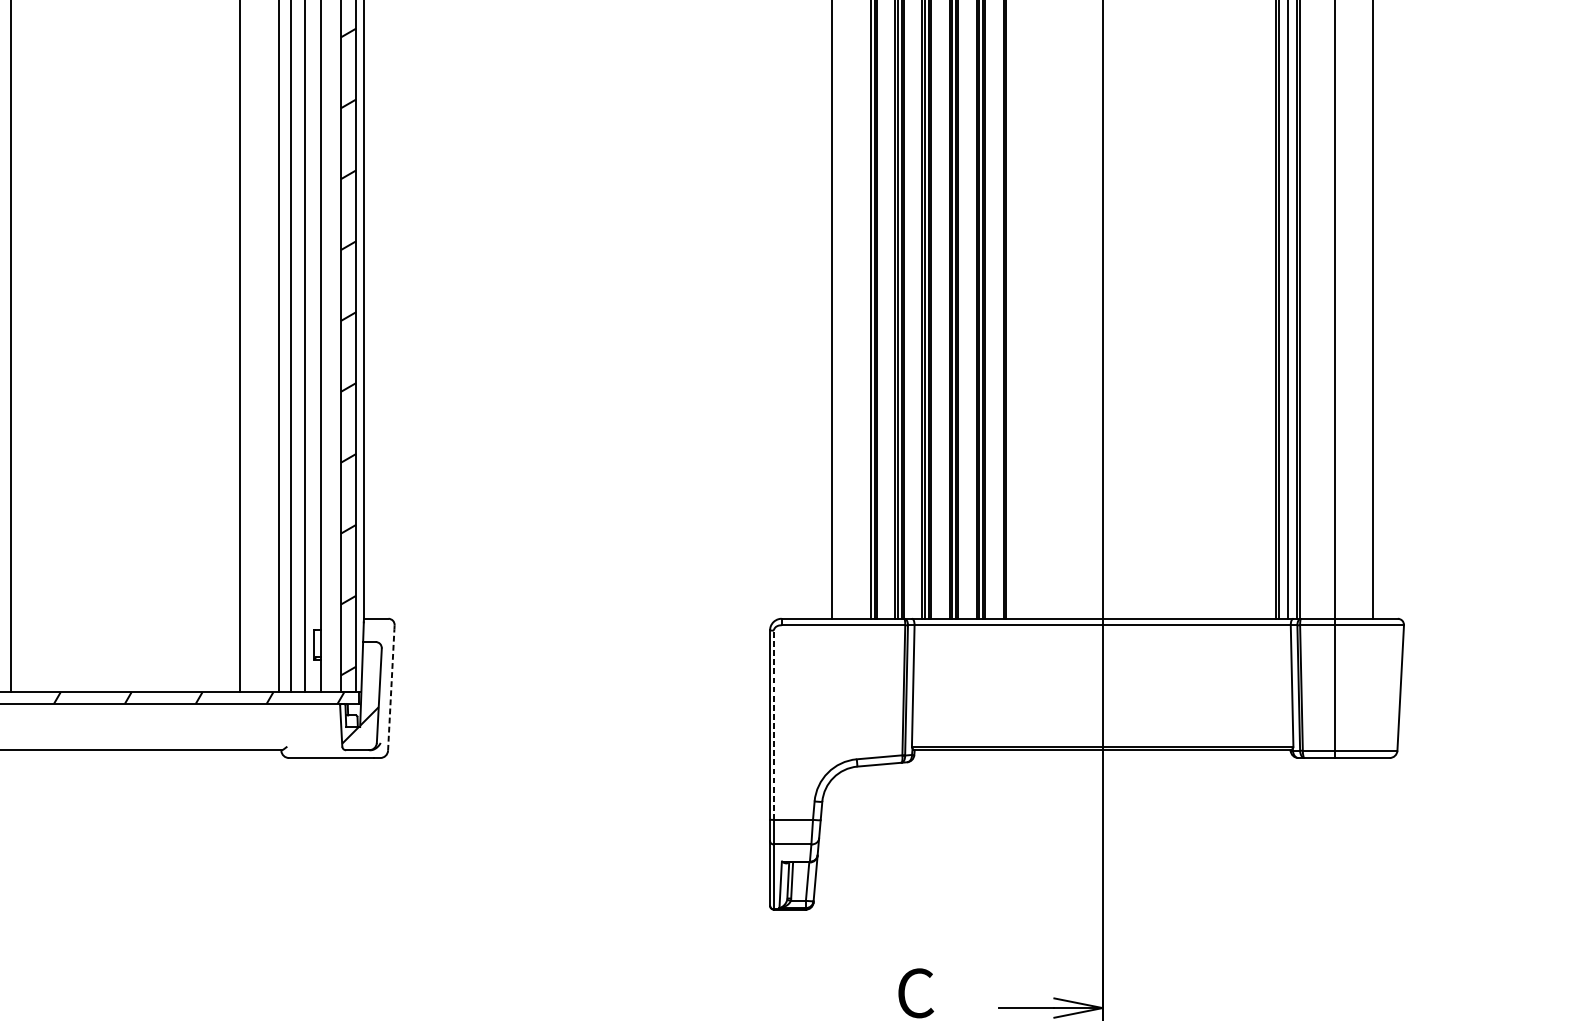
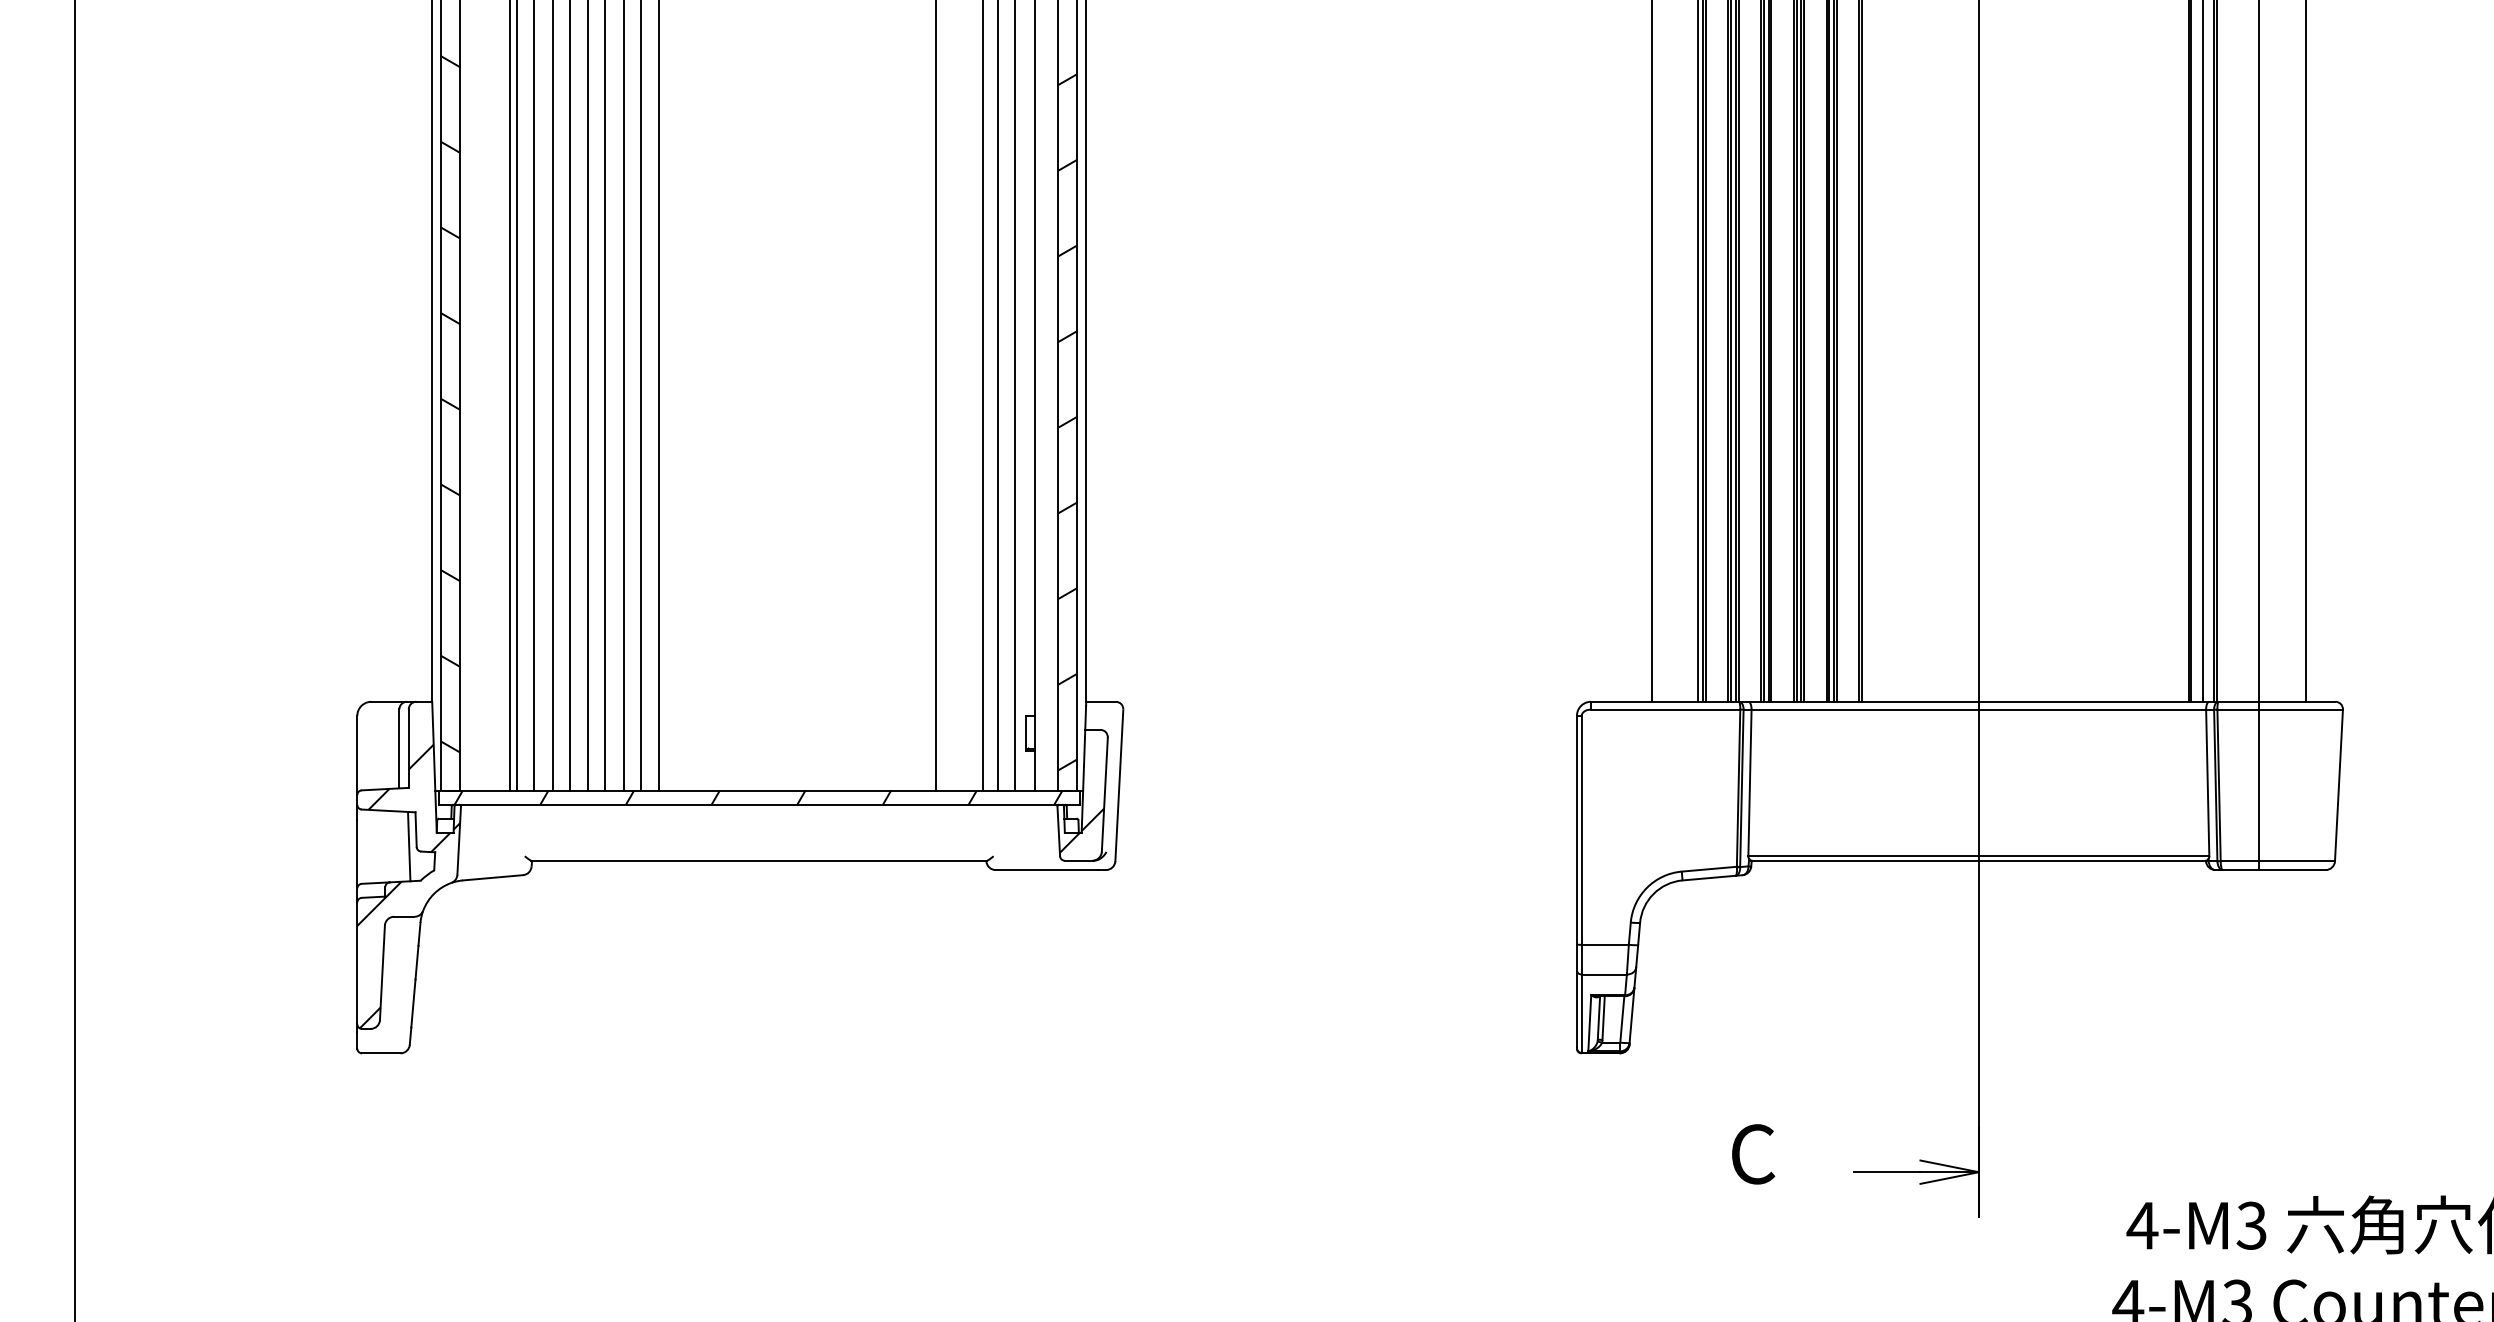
line: (391, 689) -> (1119, 787), dashed -> solid
line: (773, 724) -> (1581, 829), dashed -> solid

